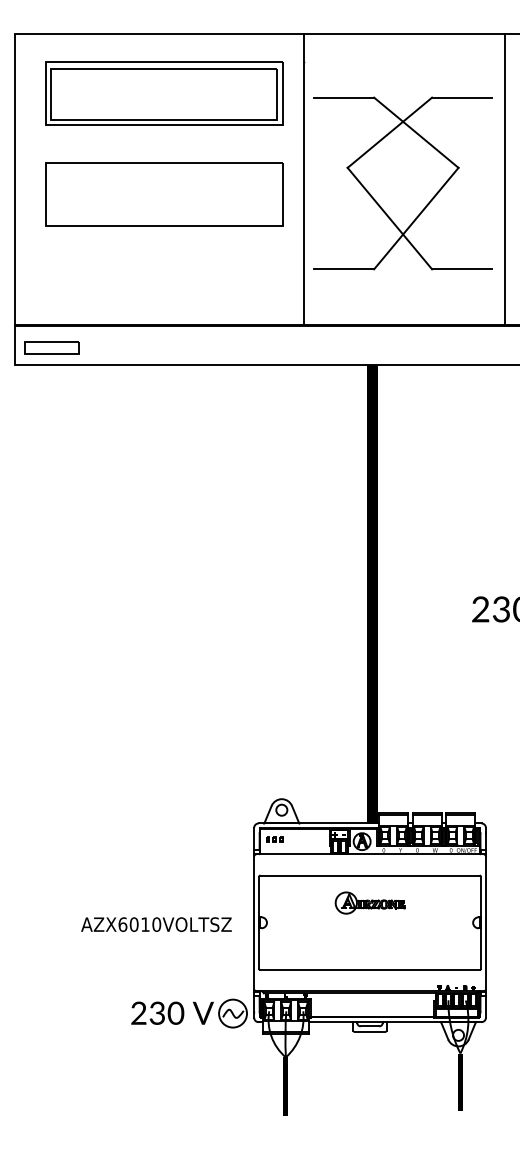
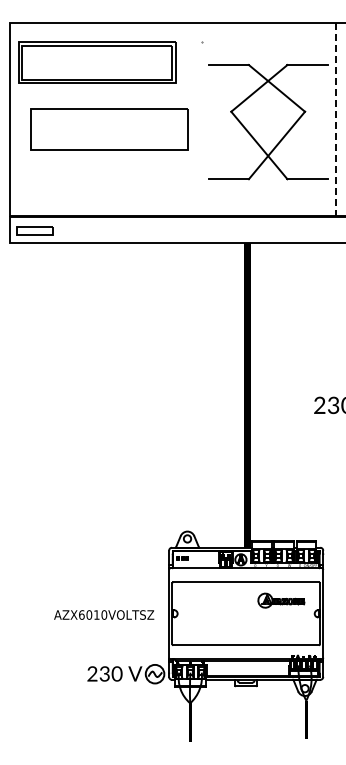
part: (164, 93) -> (97, 62), moved
line: (304, 179) -> (202, 119), removed
line: (504, 179) -> (335, 119), solid -> dashed
part: (370, 902) -> (281, 600), moved

